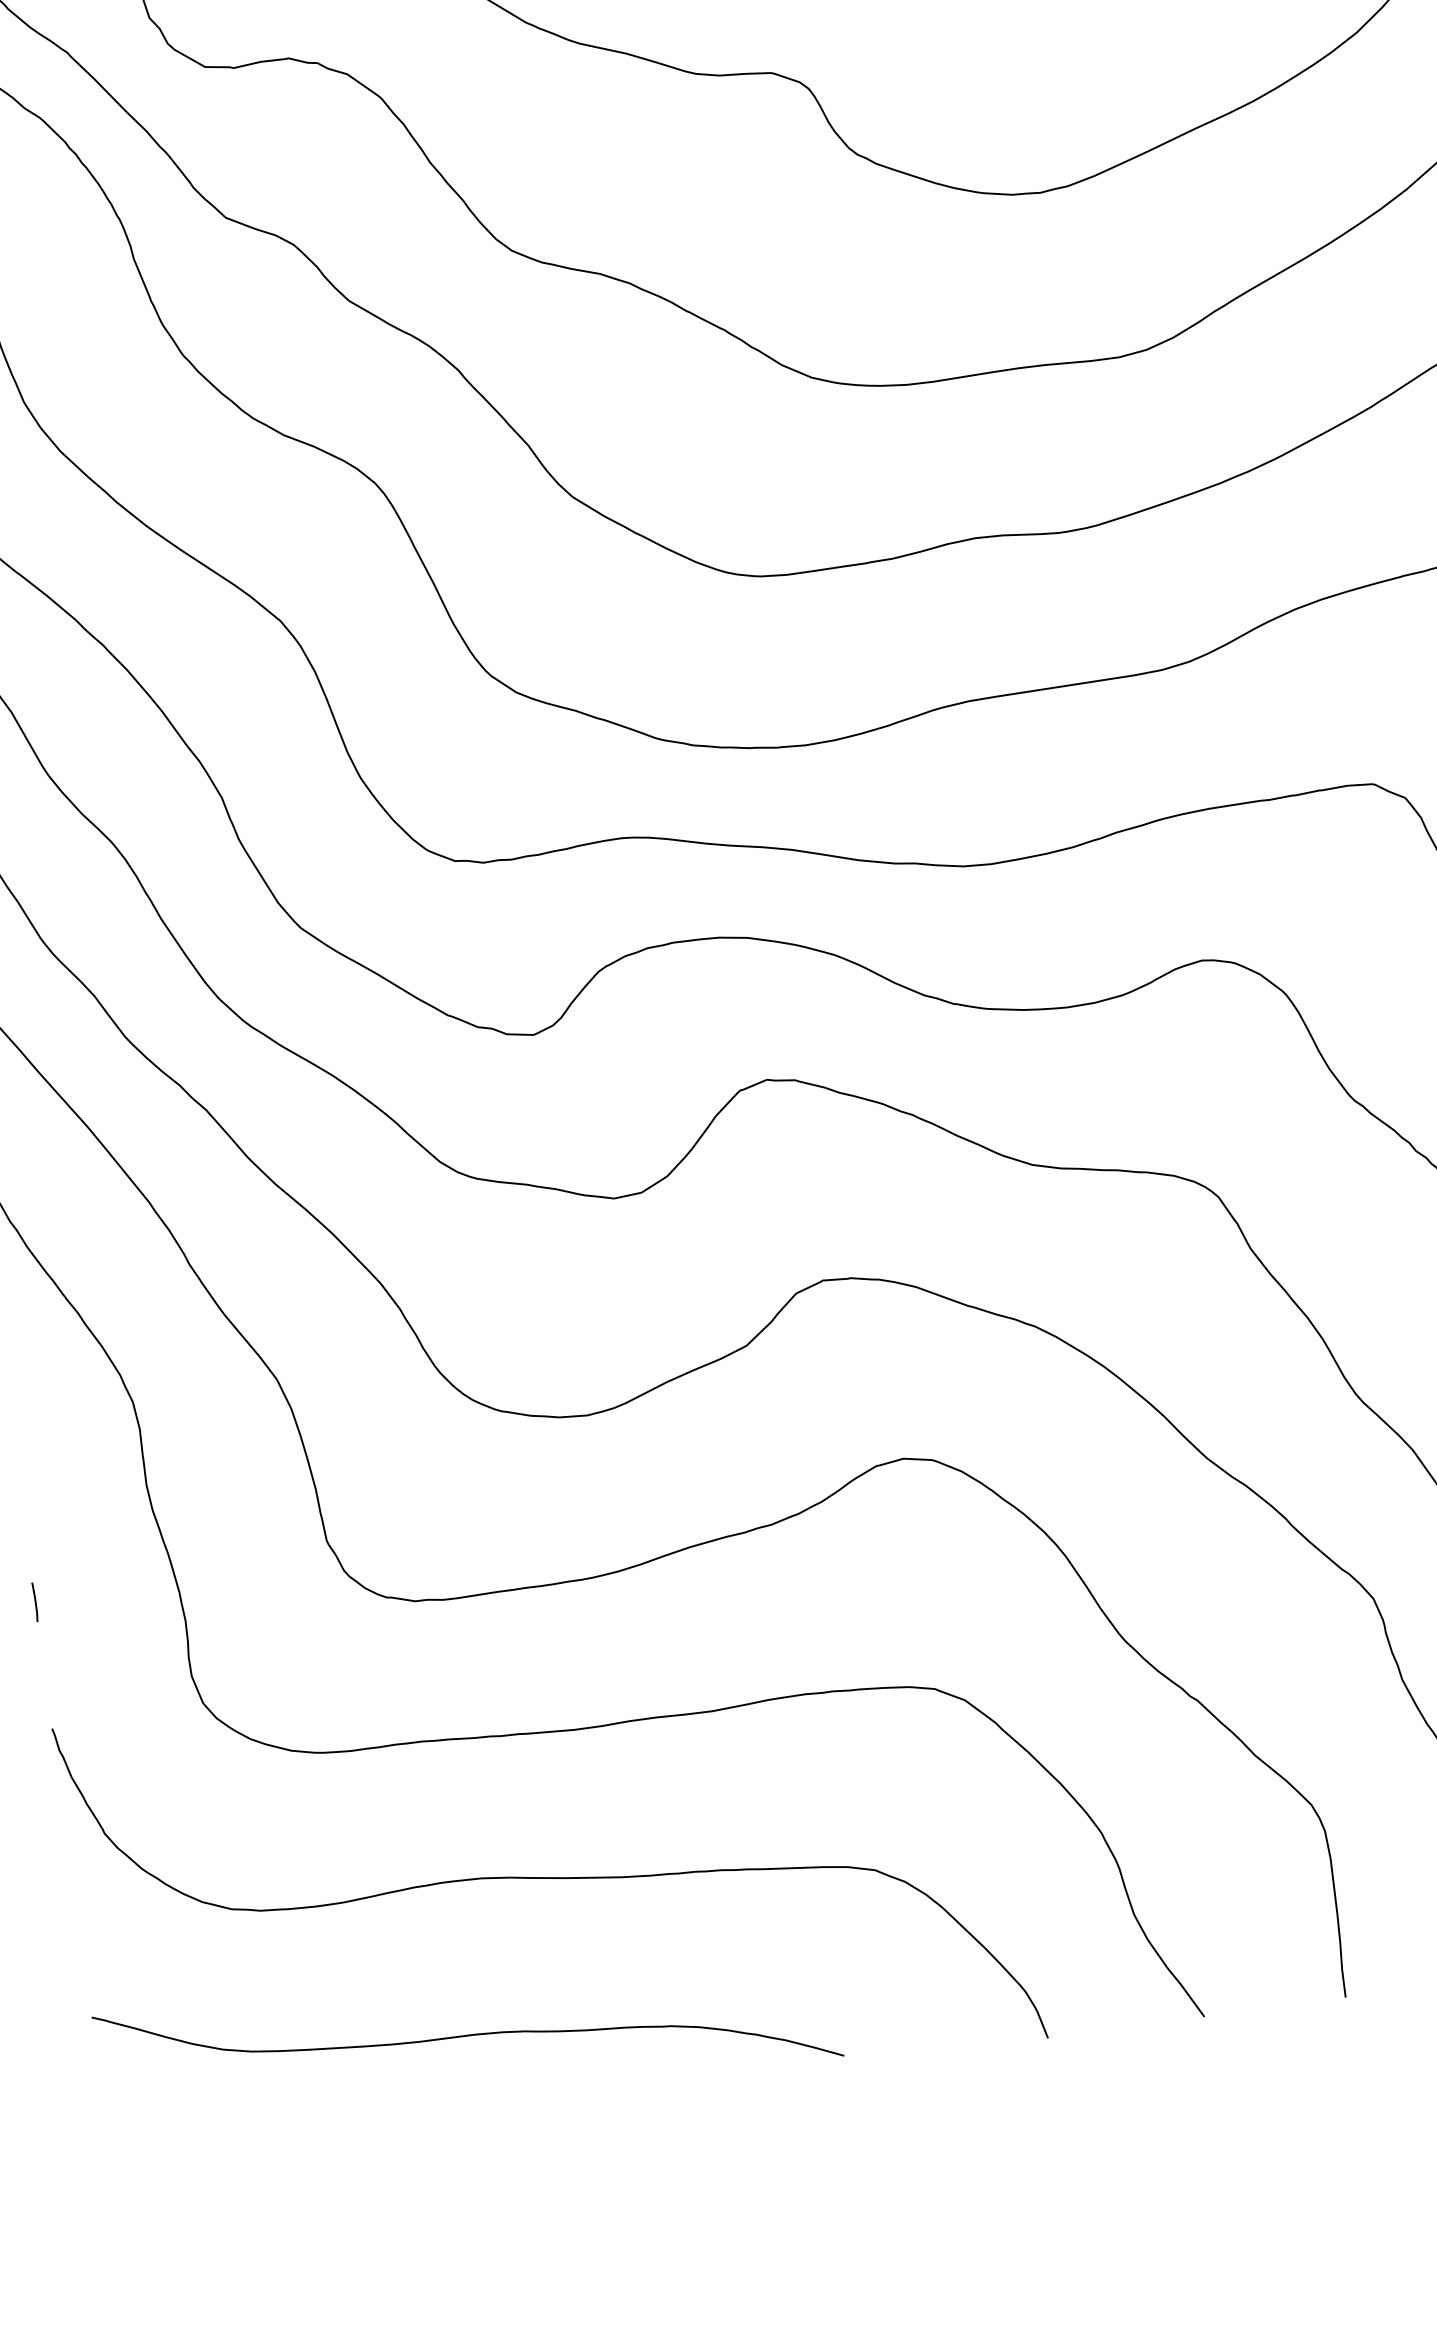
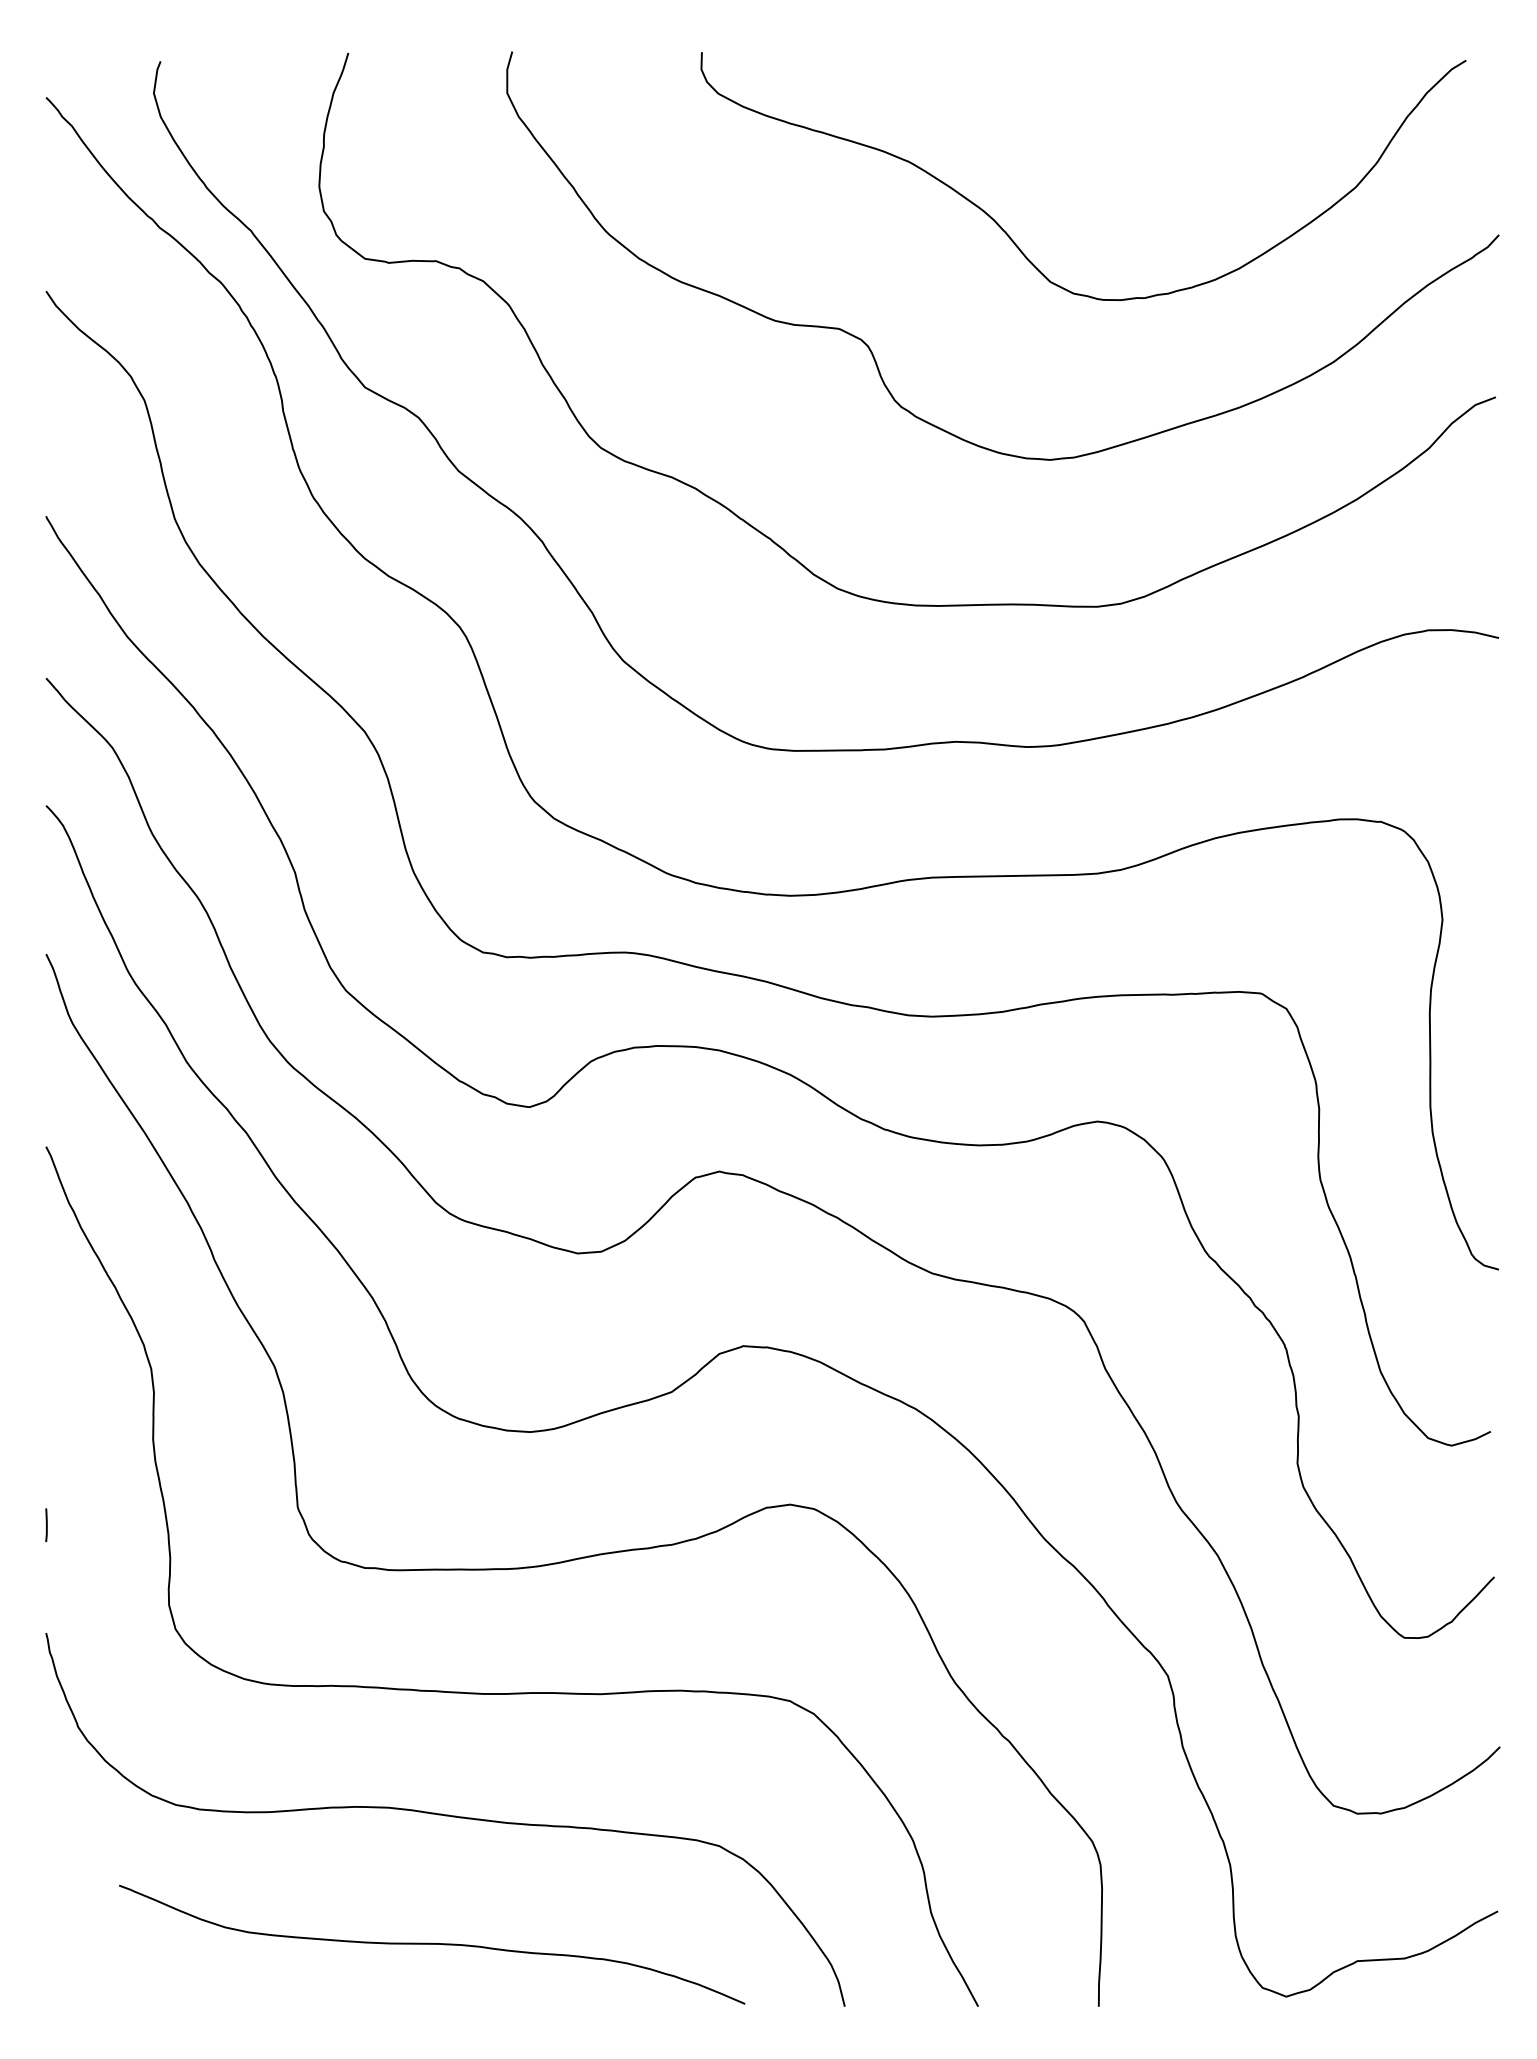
curve: (468, 2036) -> (432, 1944), moved

